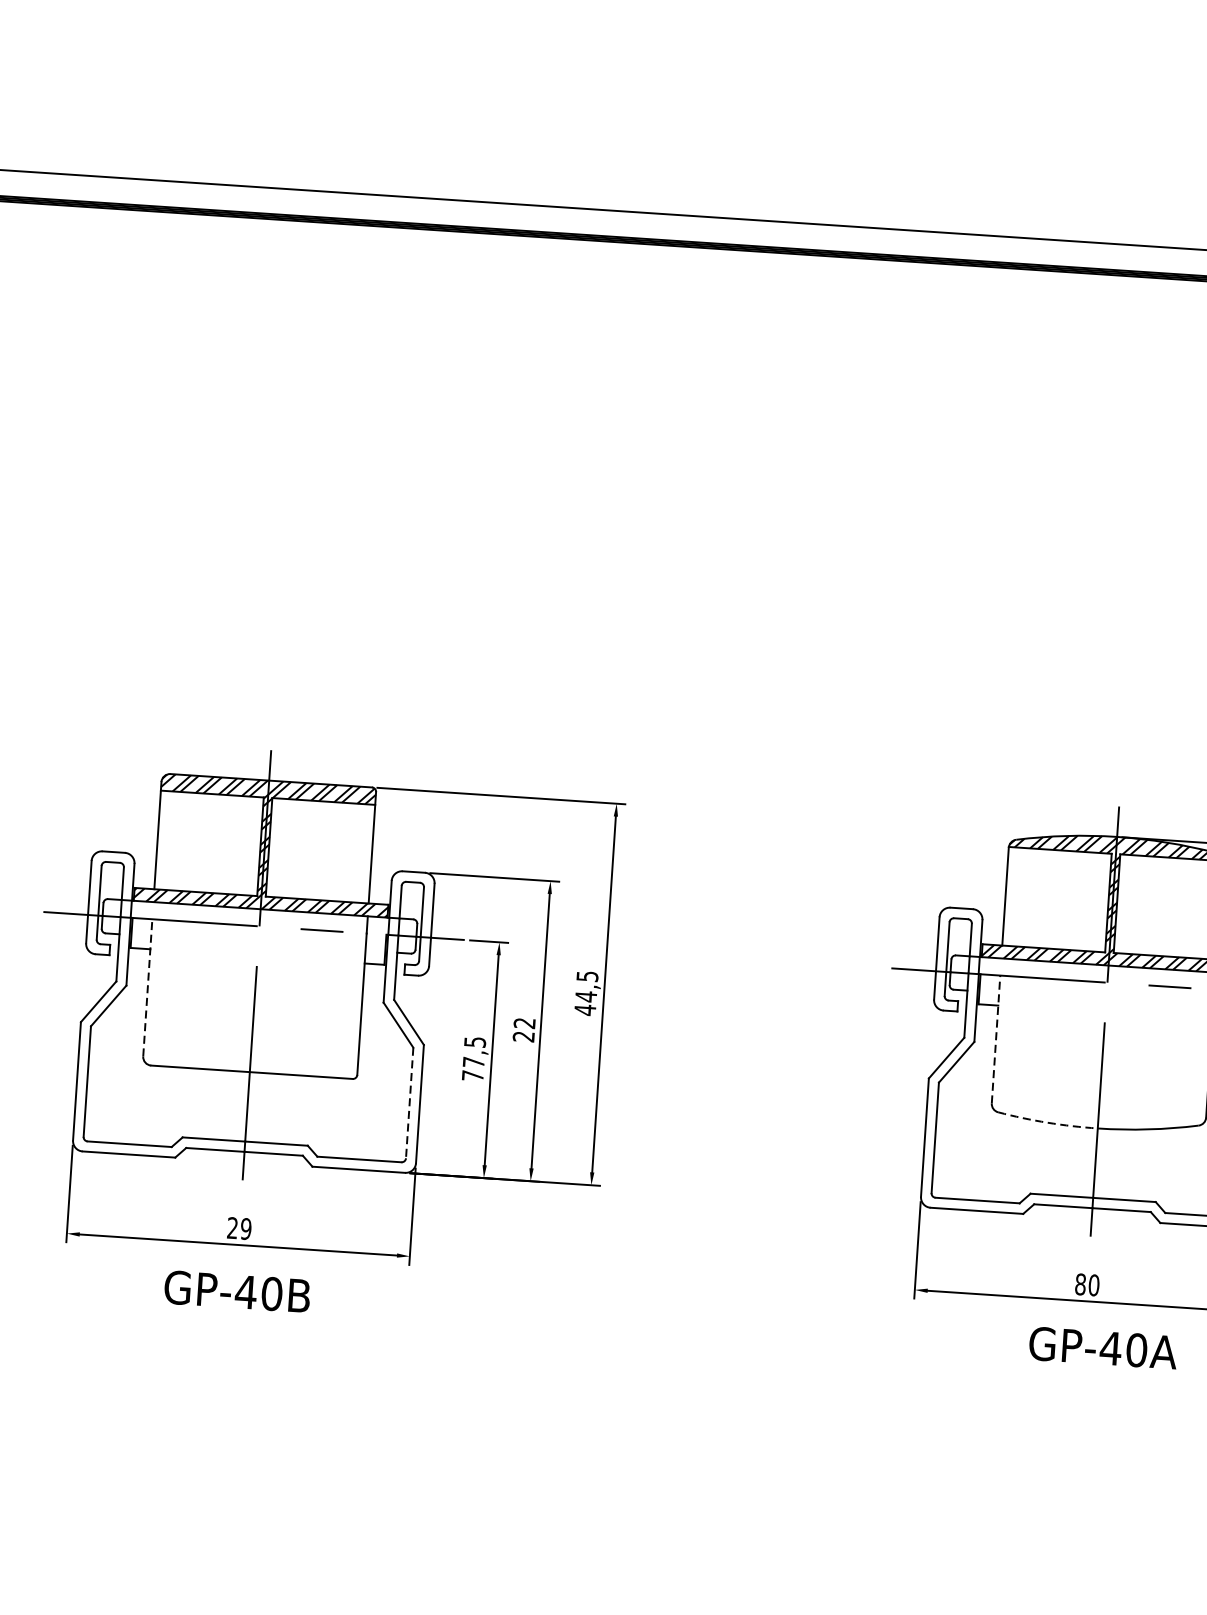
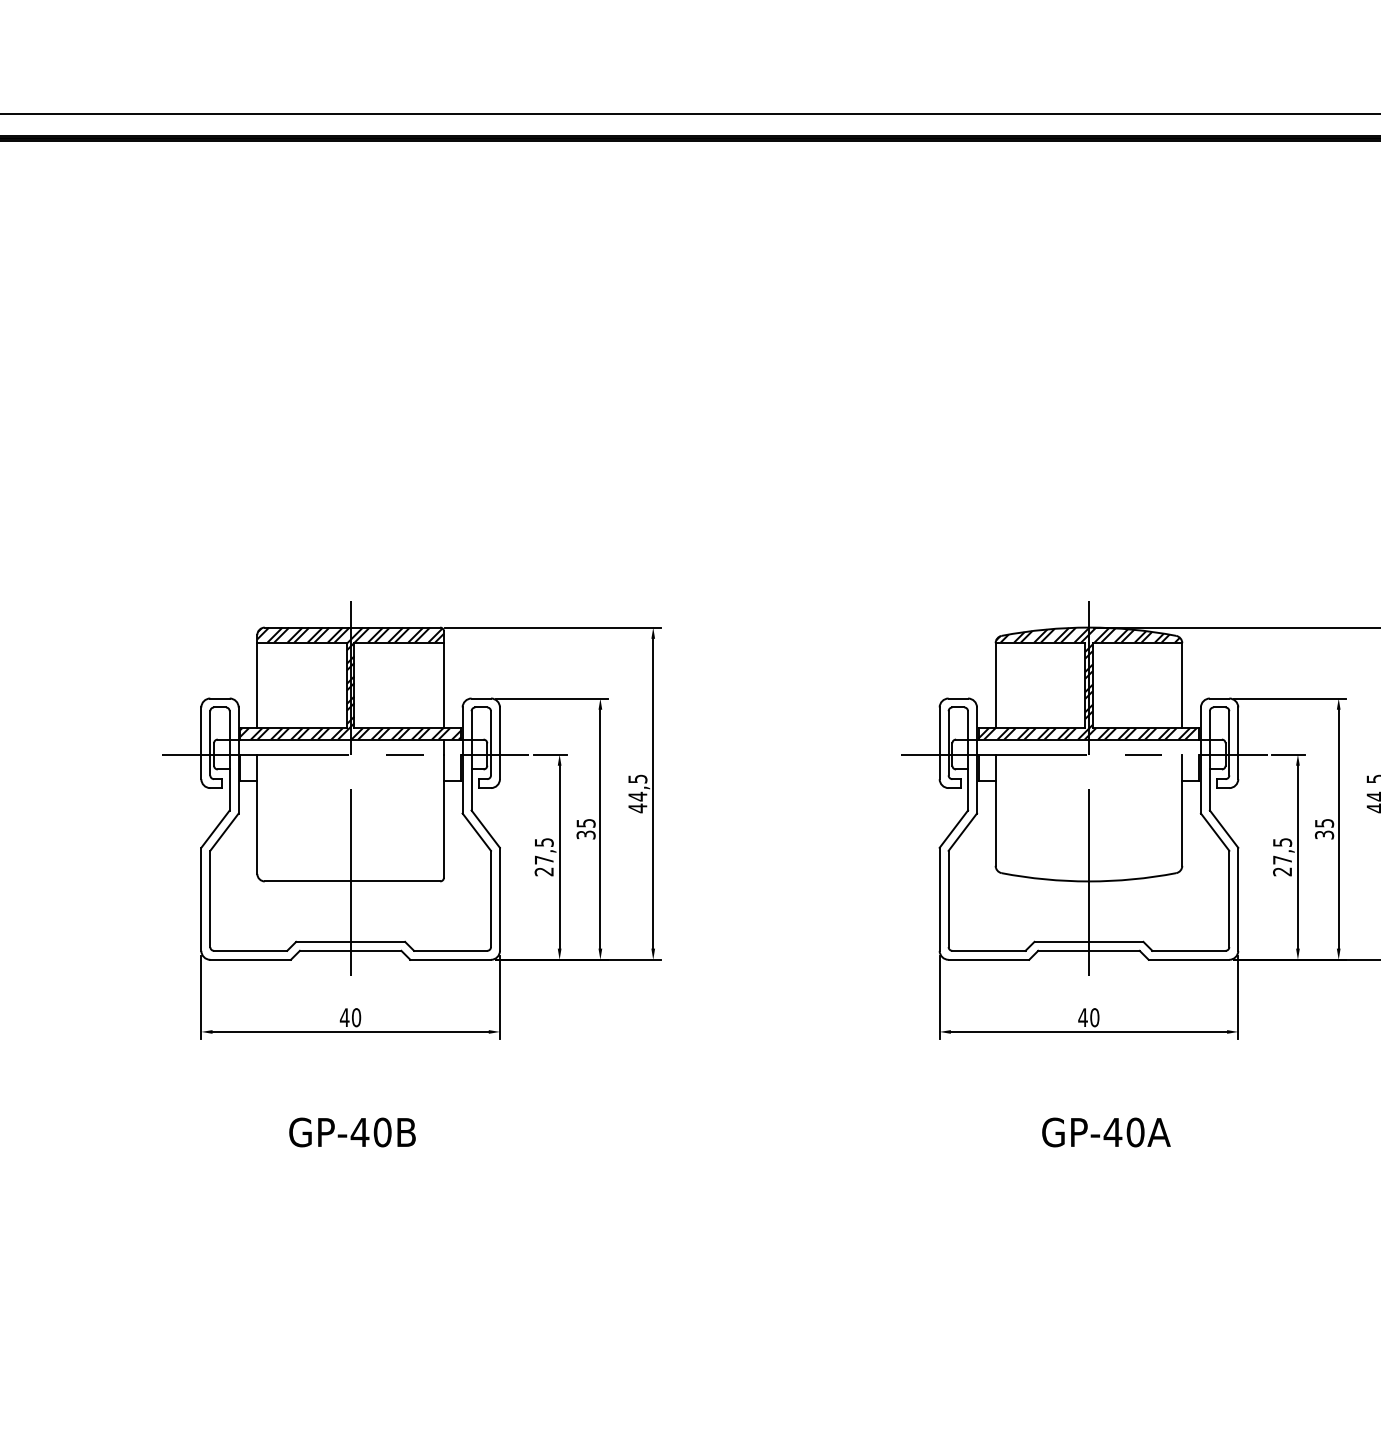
line: (147, 988) -> (257, 814), dashed -> solid
text: (523, 1030) -> (585, 829), 22 -> 35
line: (995, 1039) -> (995, 810), dashed -> solid
text: (472, 1075) -> (543, 871), 77,5 -> 27,5
line: (410, 1103) -> (491, 899), dashed -> solid
arc: (1048, 1122) -> (1045, 879), dashed -> solid
text: (238, 1228) -> (349, 1017), 29 -> 40
text: (1079, 1284) -> (1082, 1017), 80 -> 40
text: (237, 1291) -> (352, 1132), moved
text: (1103, 1348) -> (1106, 1132), moved

